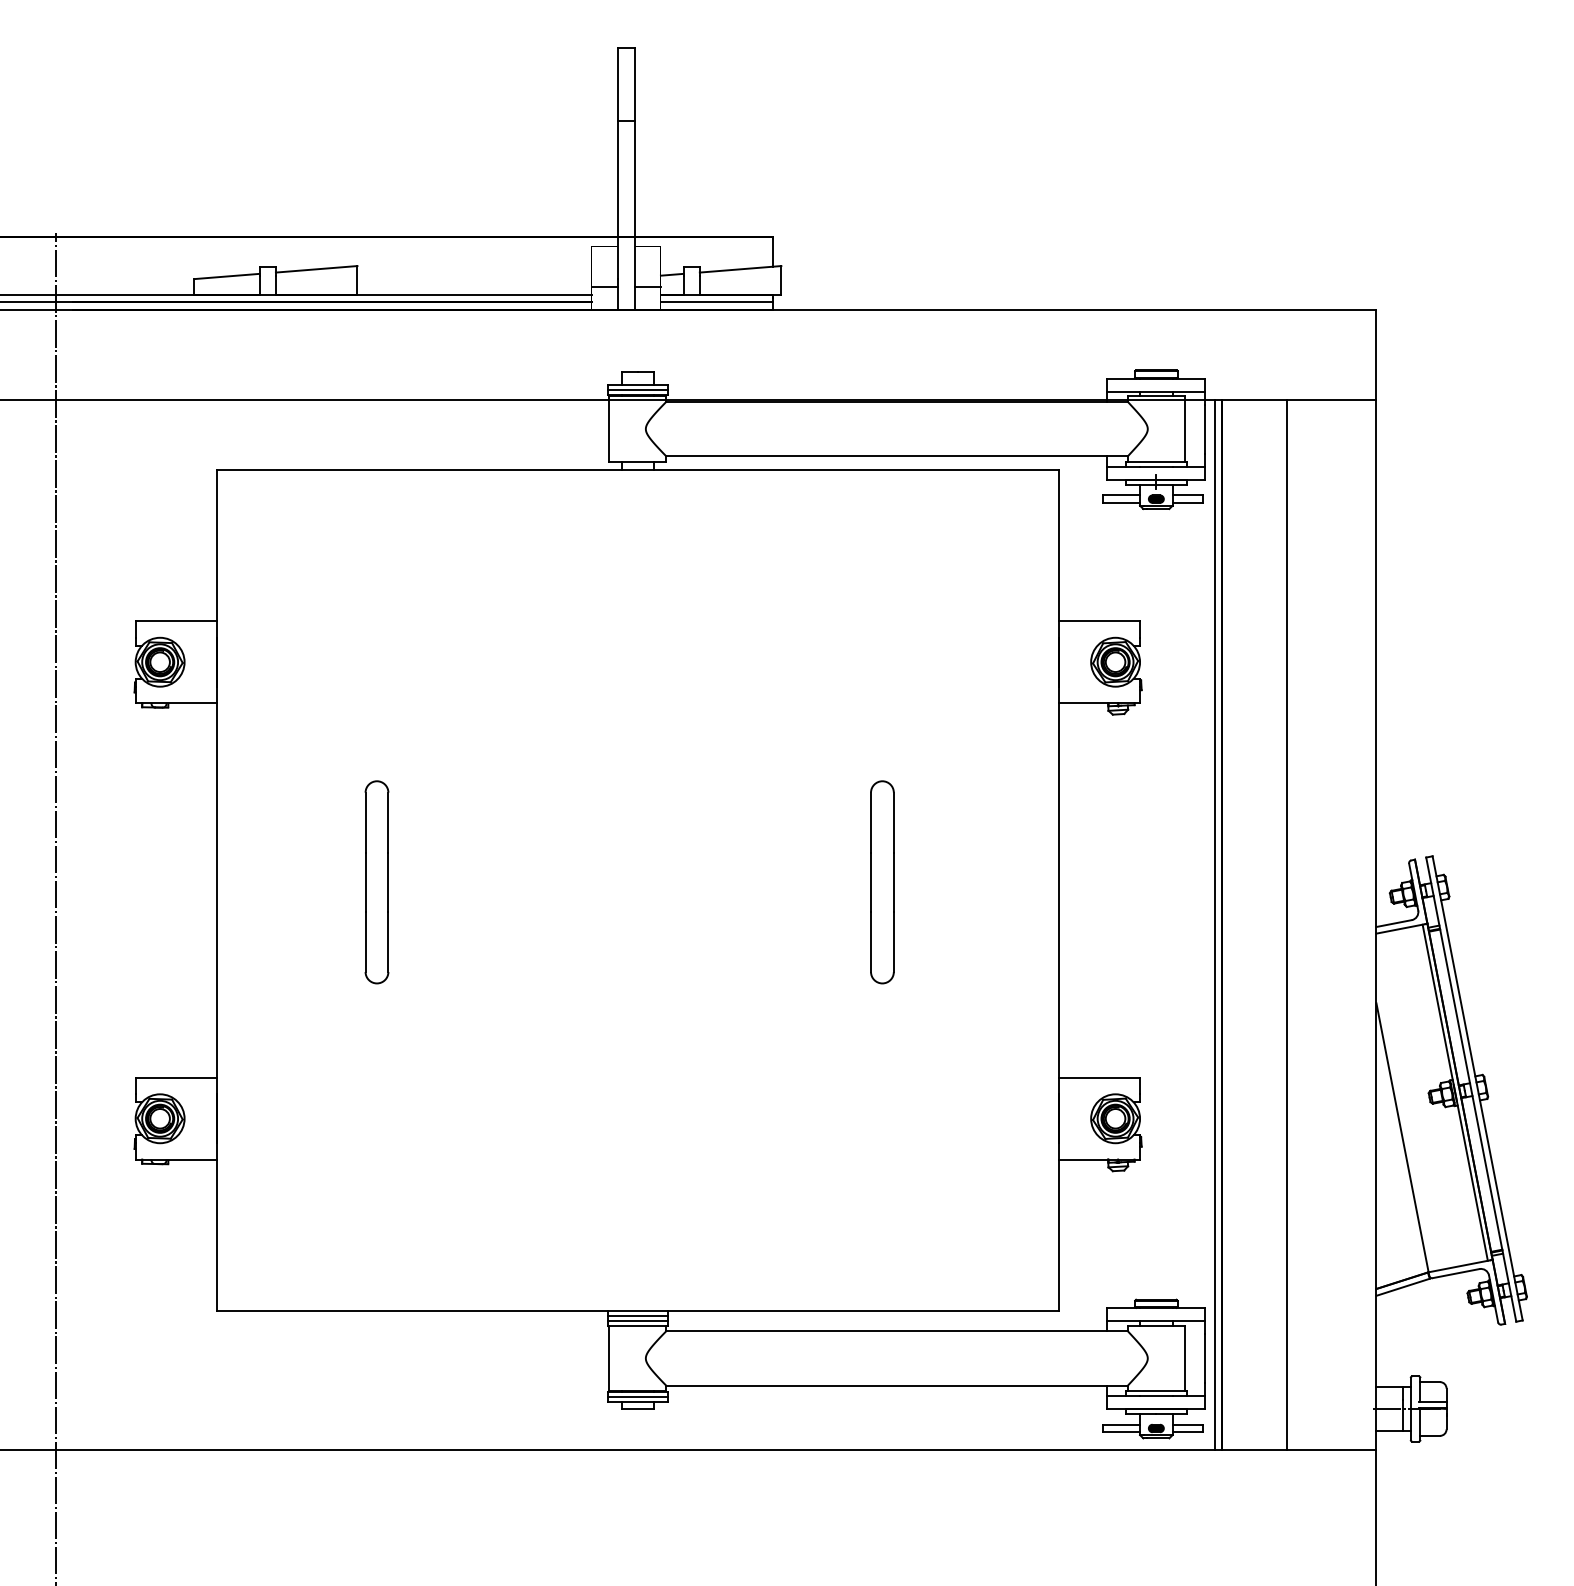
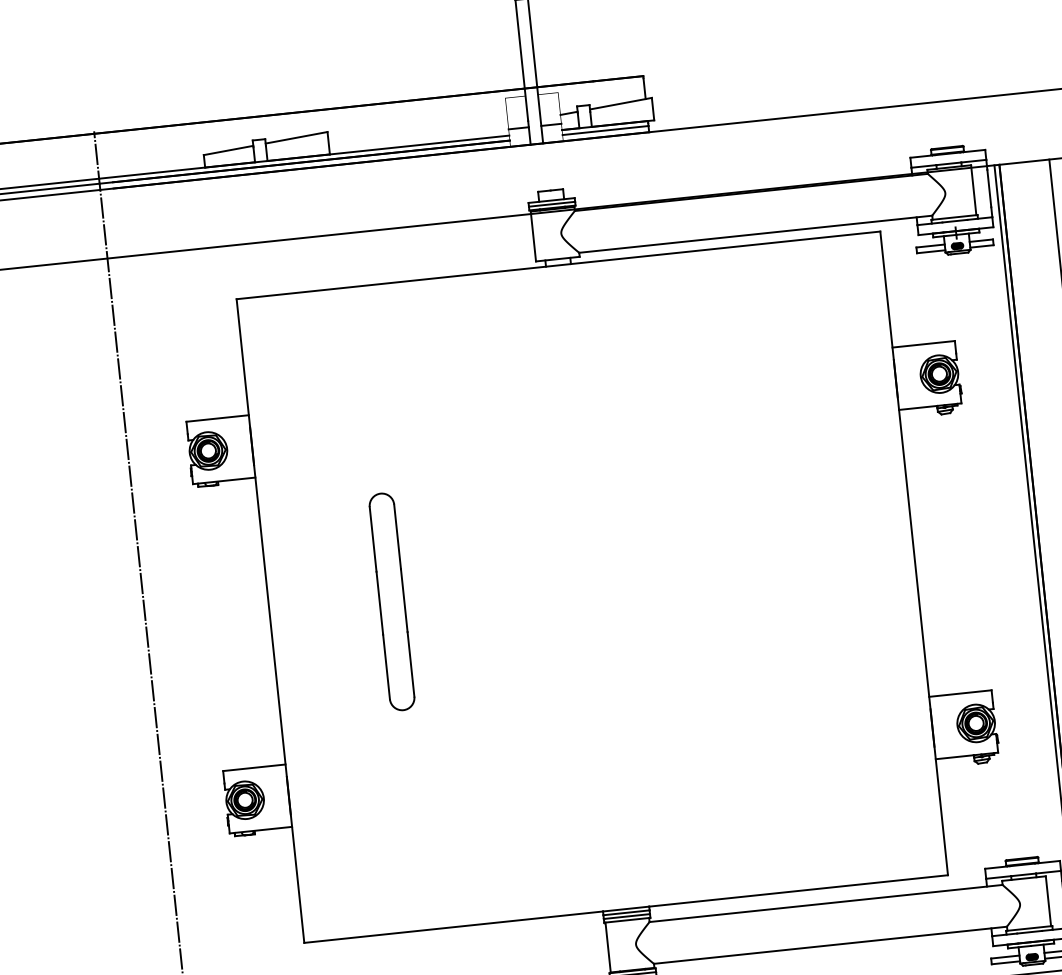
part: (376, 882) -> (391, 602), size x1.4
part: (882, 882) -> (778, 561), removed

